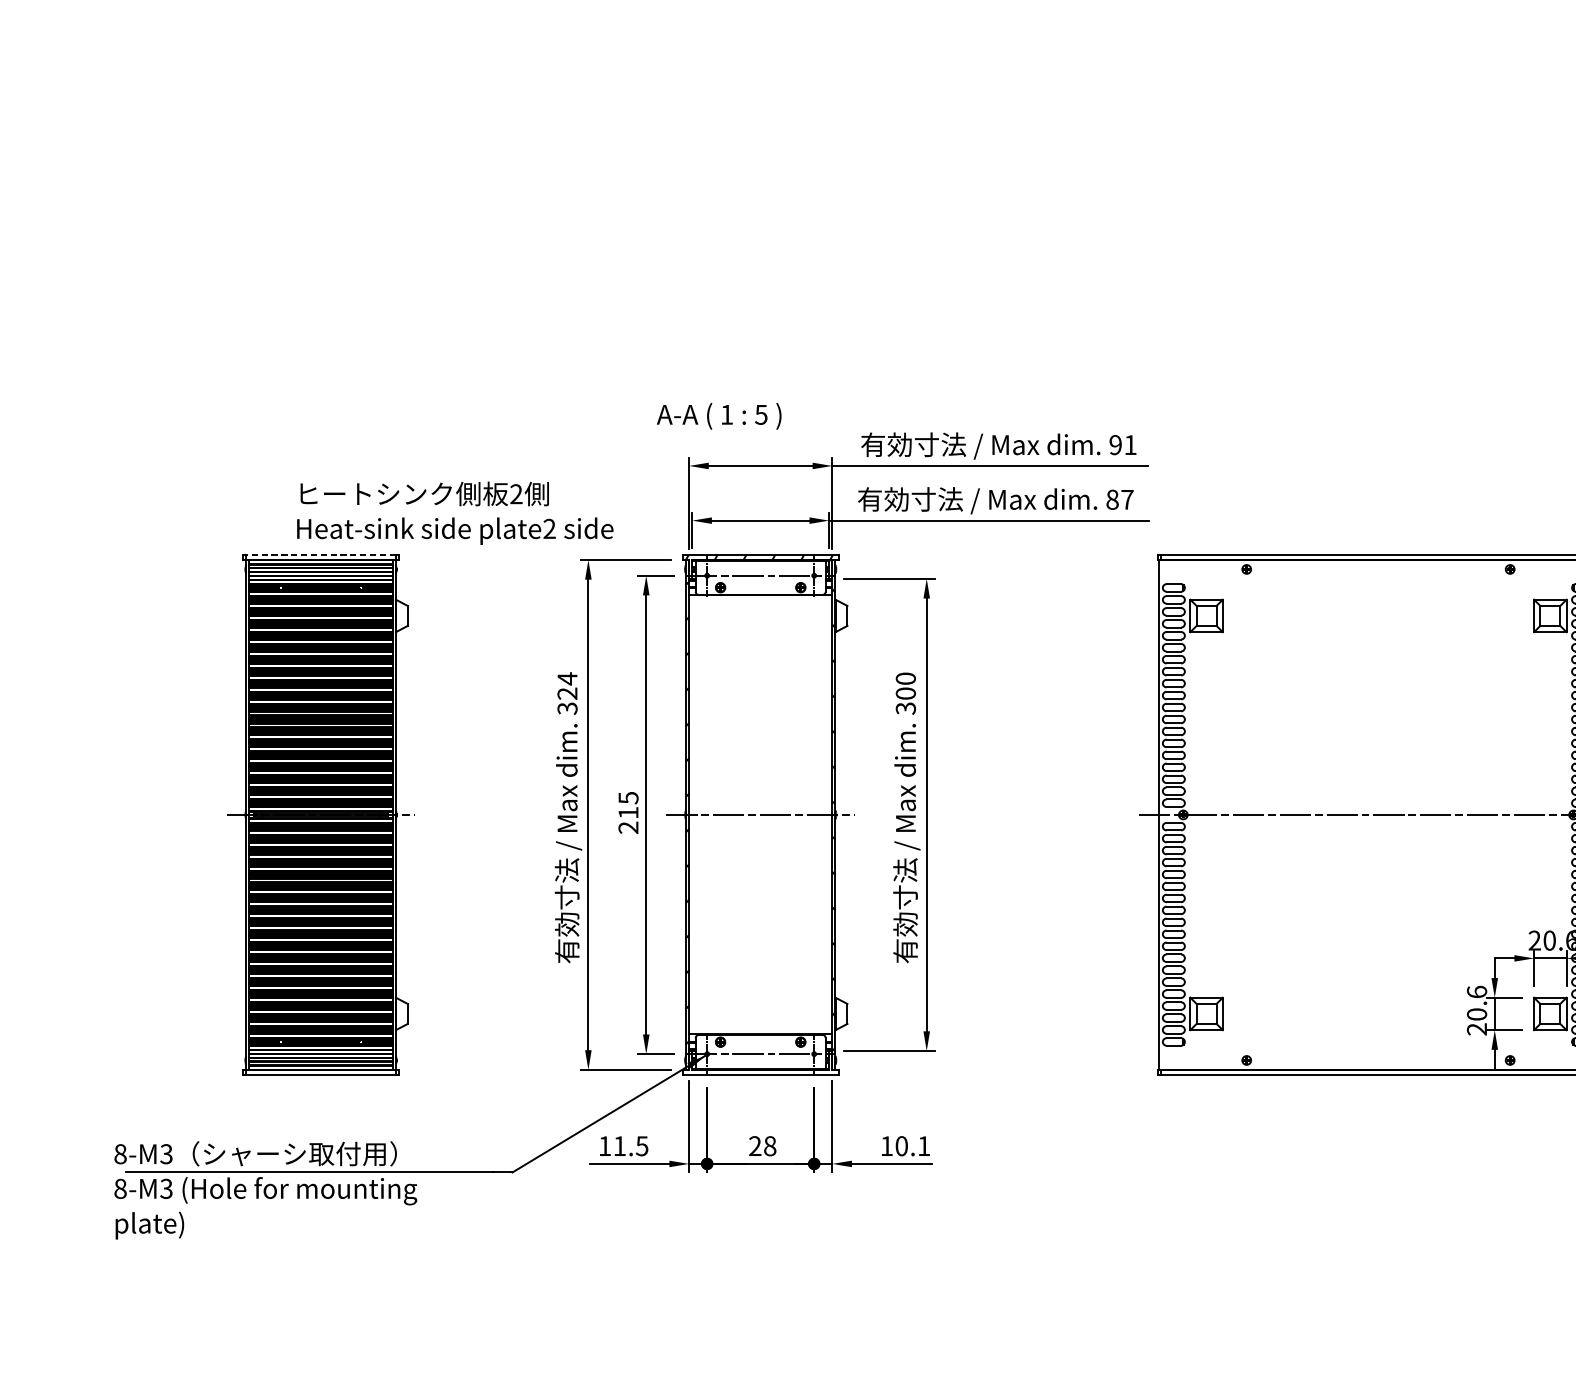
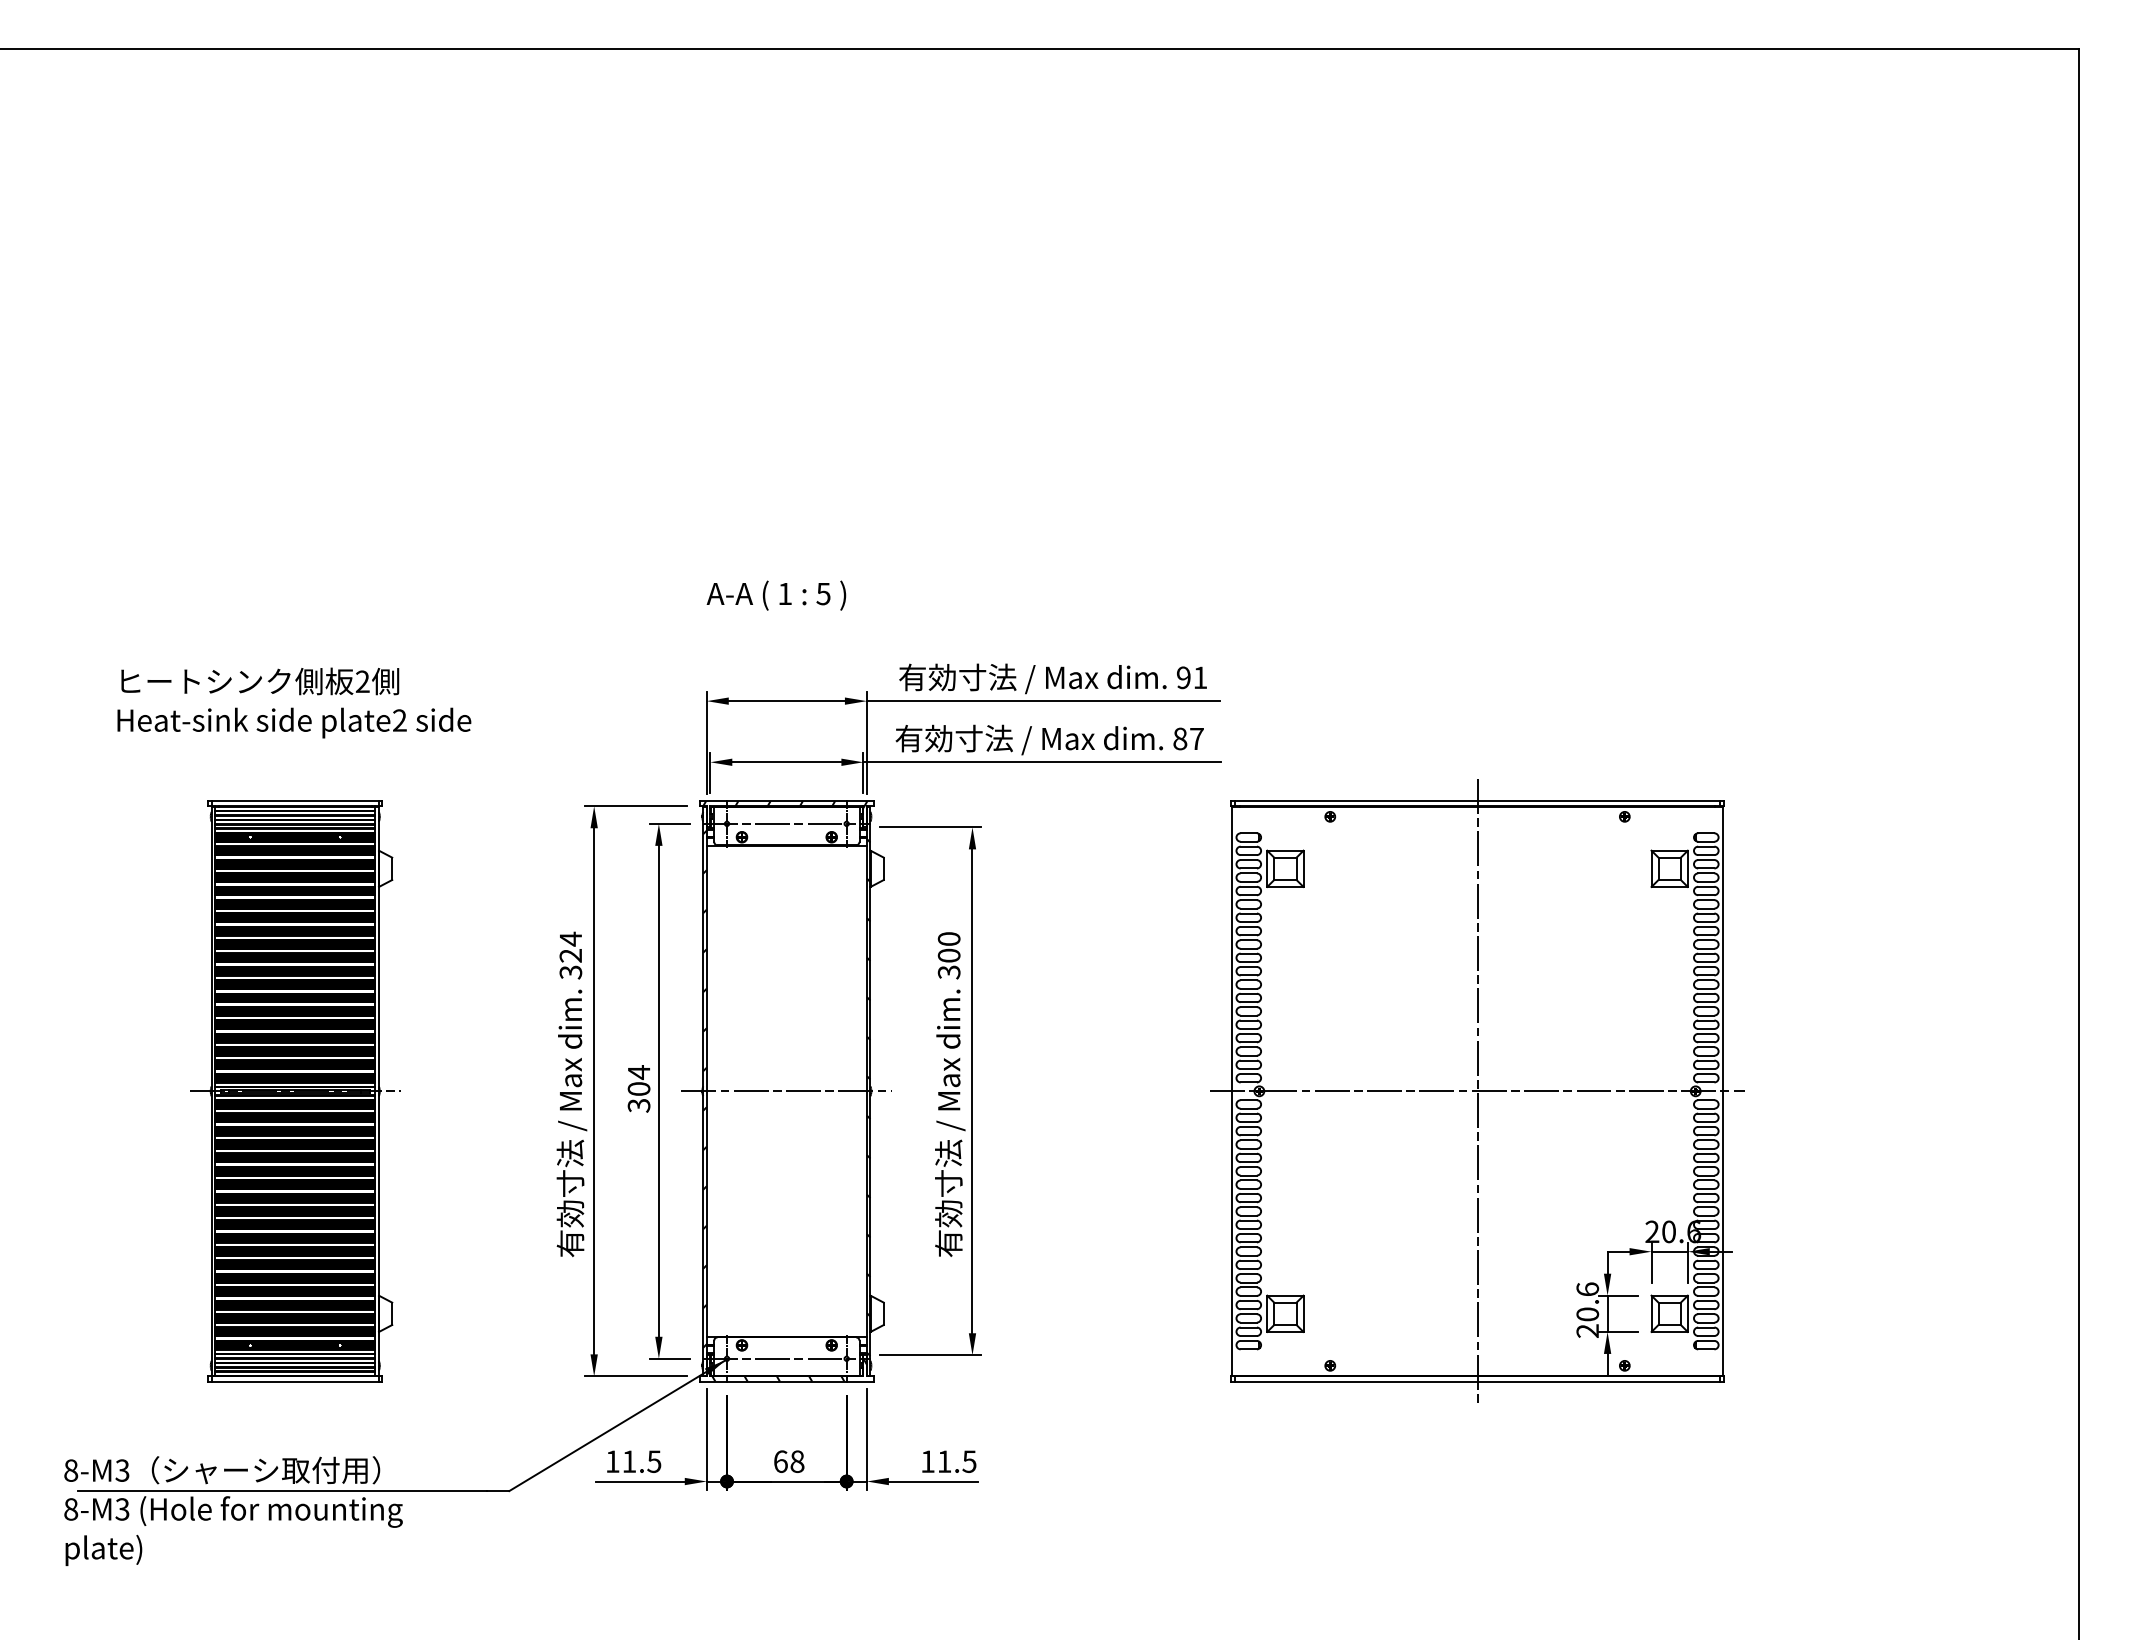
text: (719, 416) -> (776, 595), moved
text: (455, 512) -> (294, 702), moved
line: (321, 555) -> (295, 801), dashed -> solid
text: (628, 812) -> (638, 1088), 215 -> 304
line: (1378, 815) -> (1477, 1091), added
hatch: (763, 1063) -> (789, 1369), added
text: (755, 1146) -> (780, 1461), 28 -> 68
text: (912, 1146) -> (956, 1461), 10.1 -> 11.5

